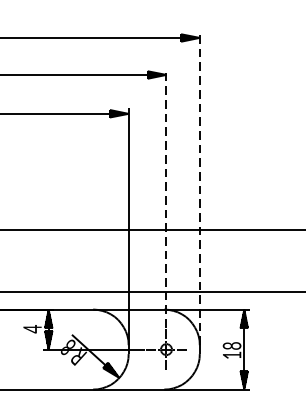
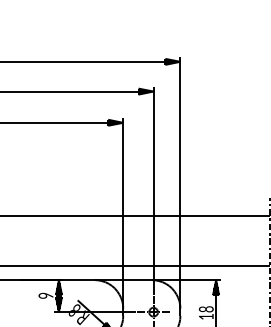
line: (199, 188) -> (180, 182), dashed -> solid
line: (166, 198) -> (153, 190), dashed -> solid
text: (31, 328) -> (45, 295), 4 -> 9

